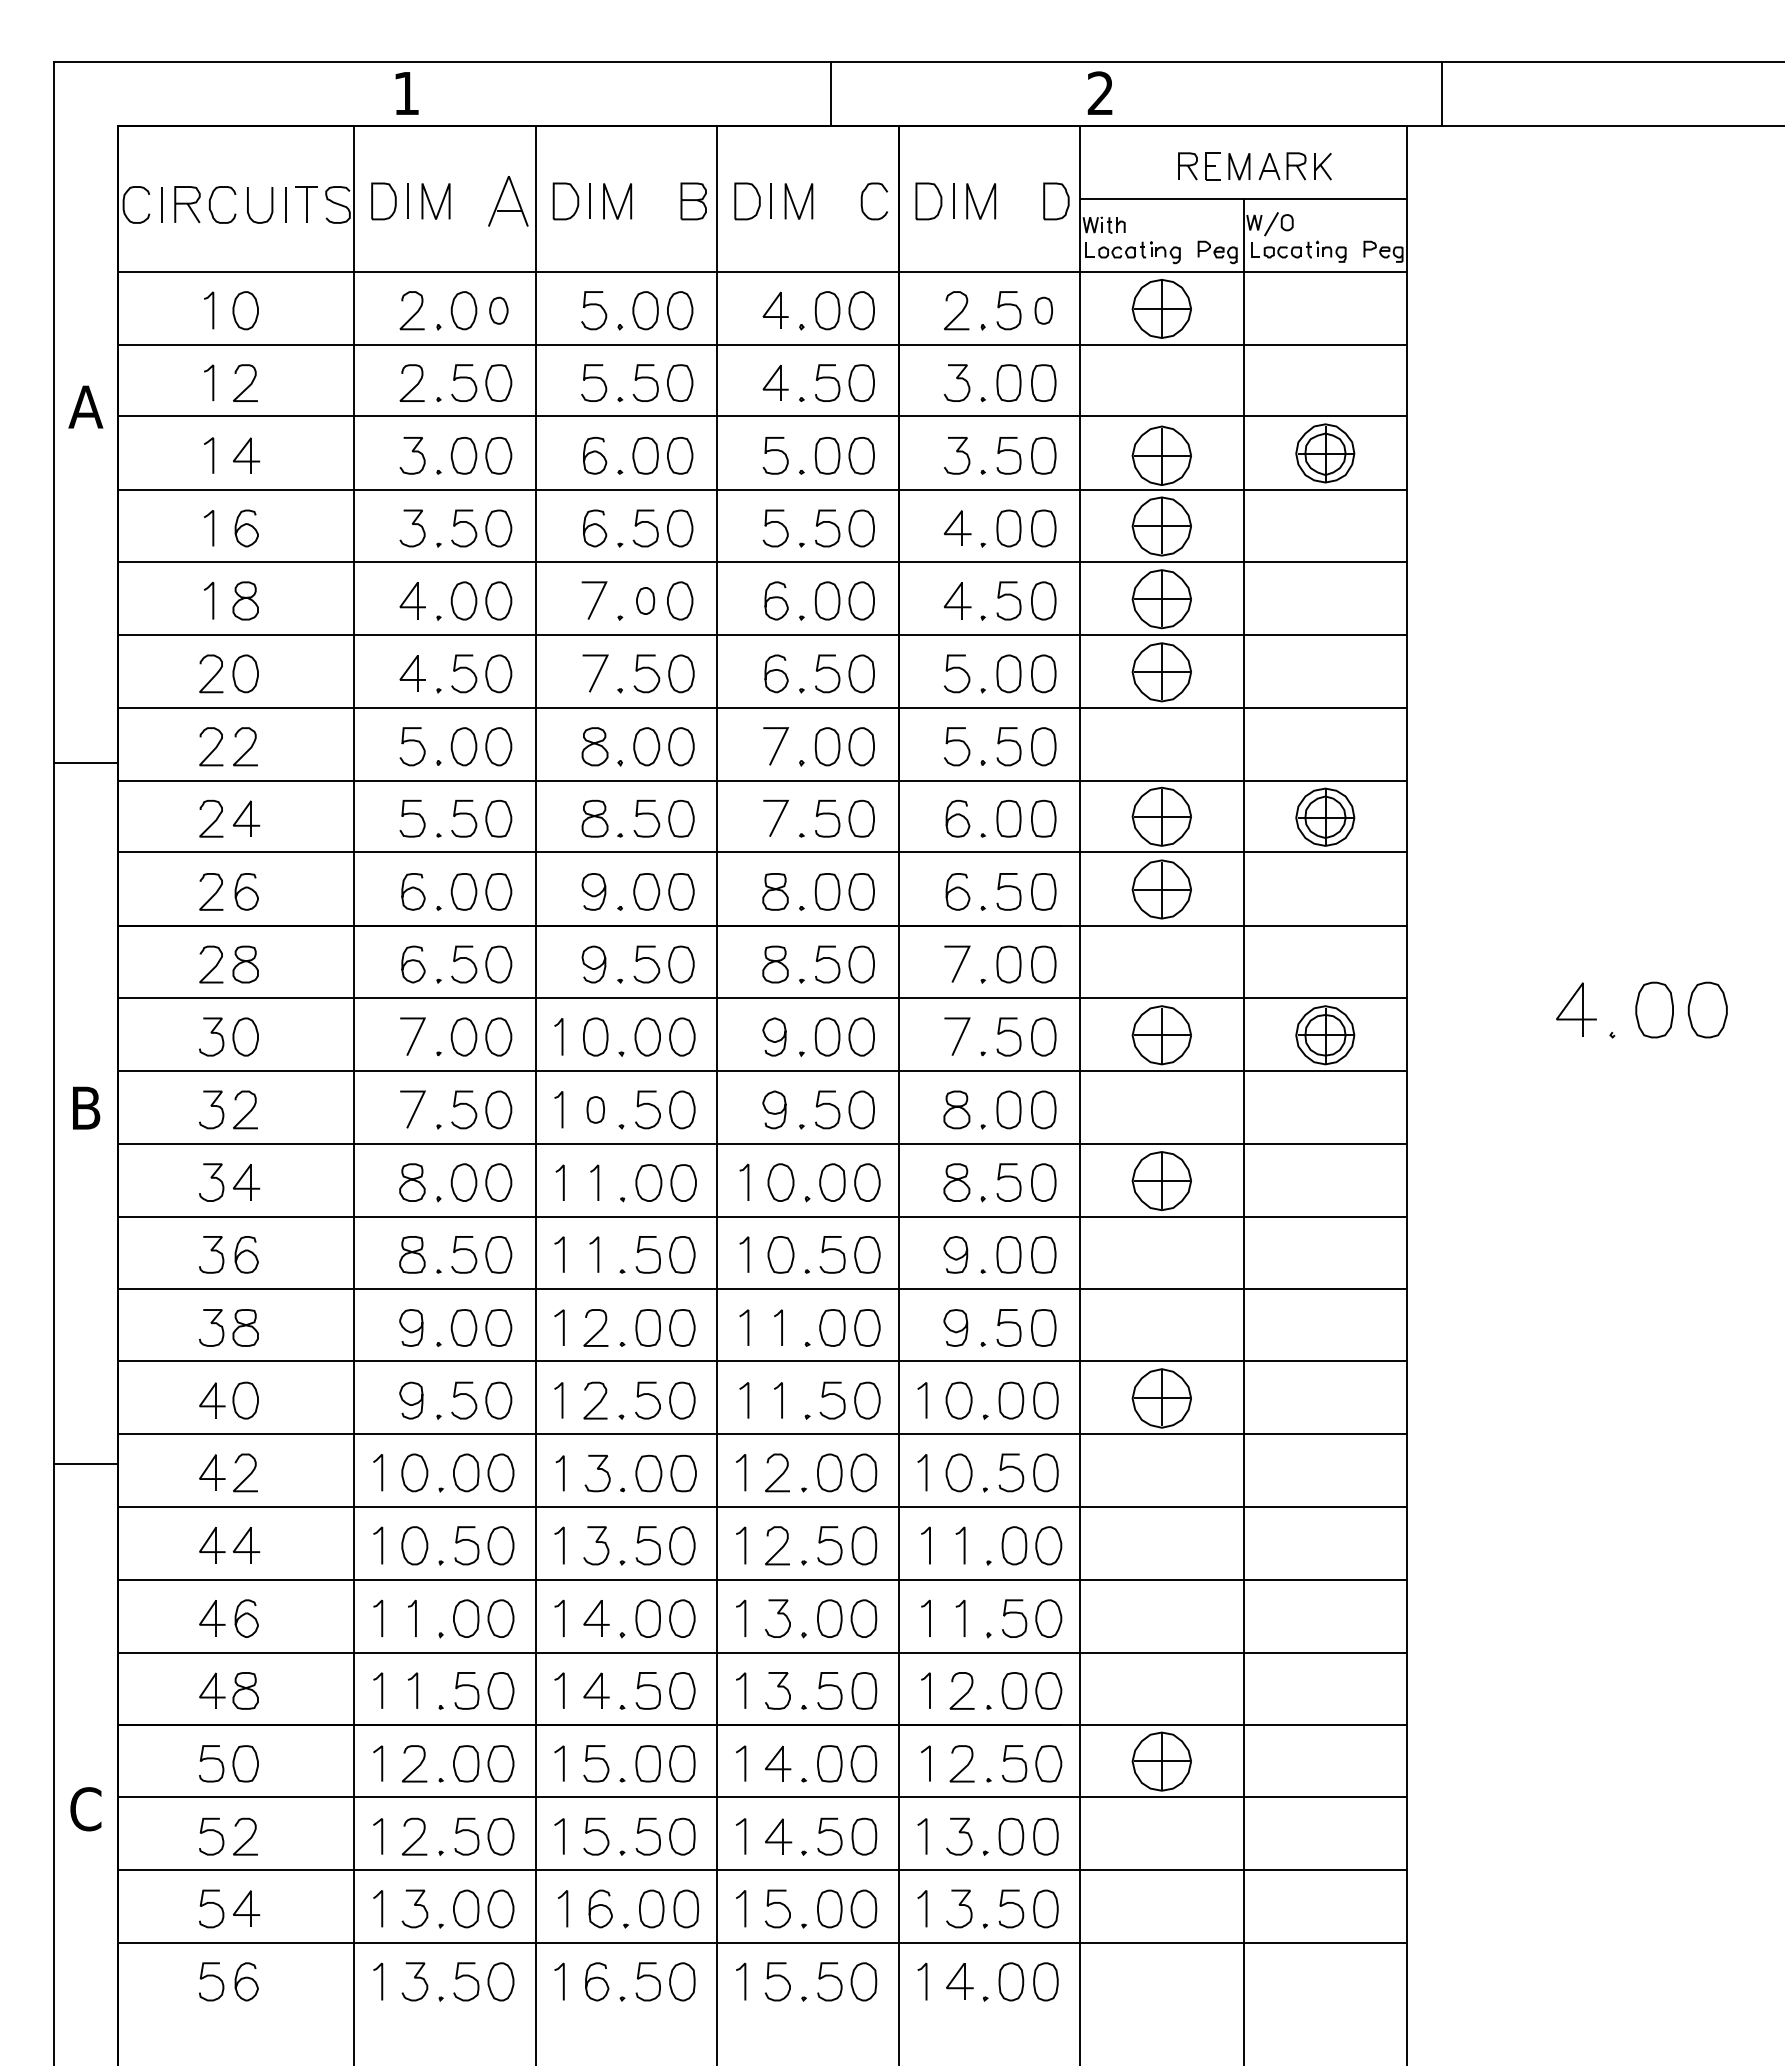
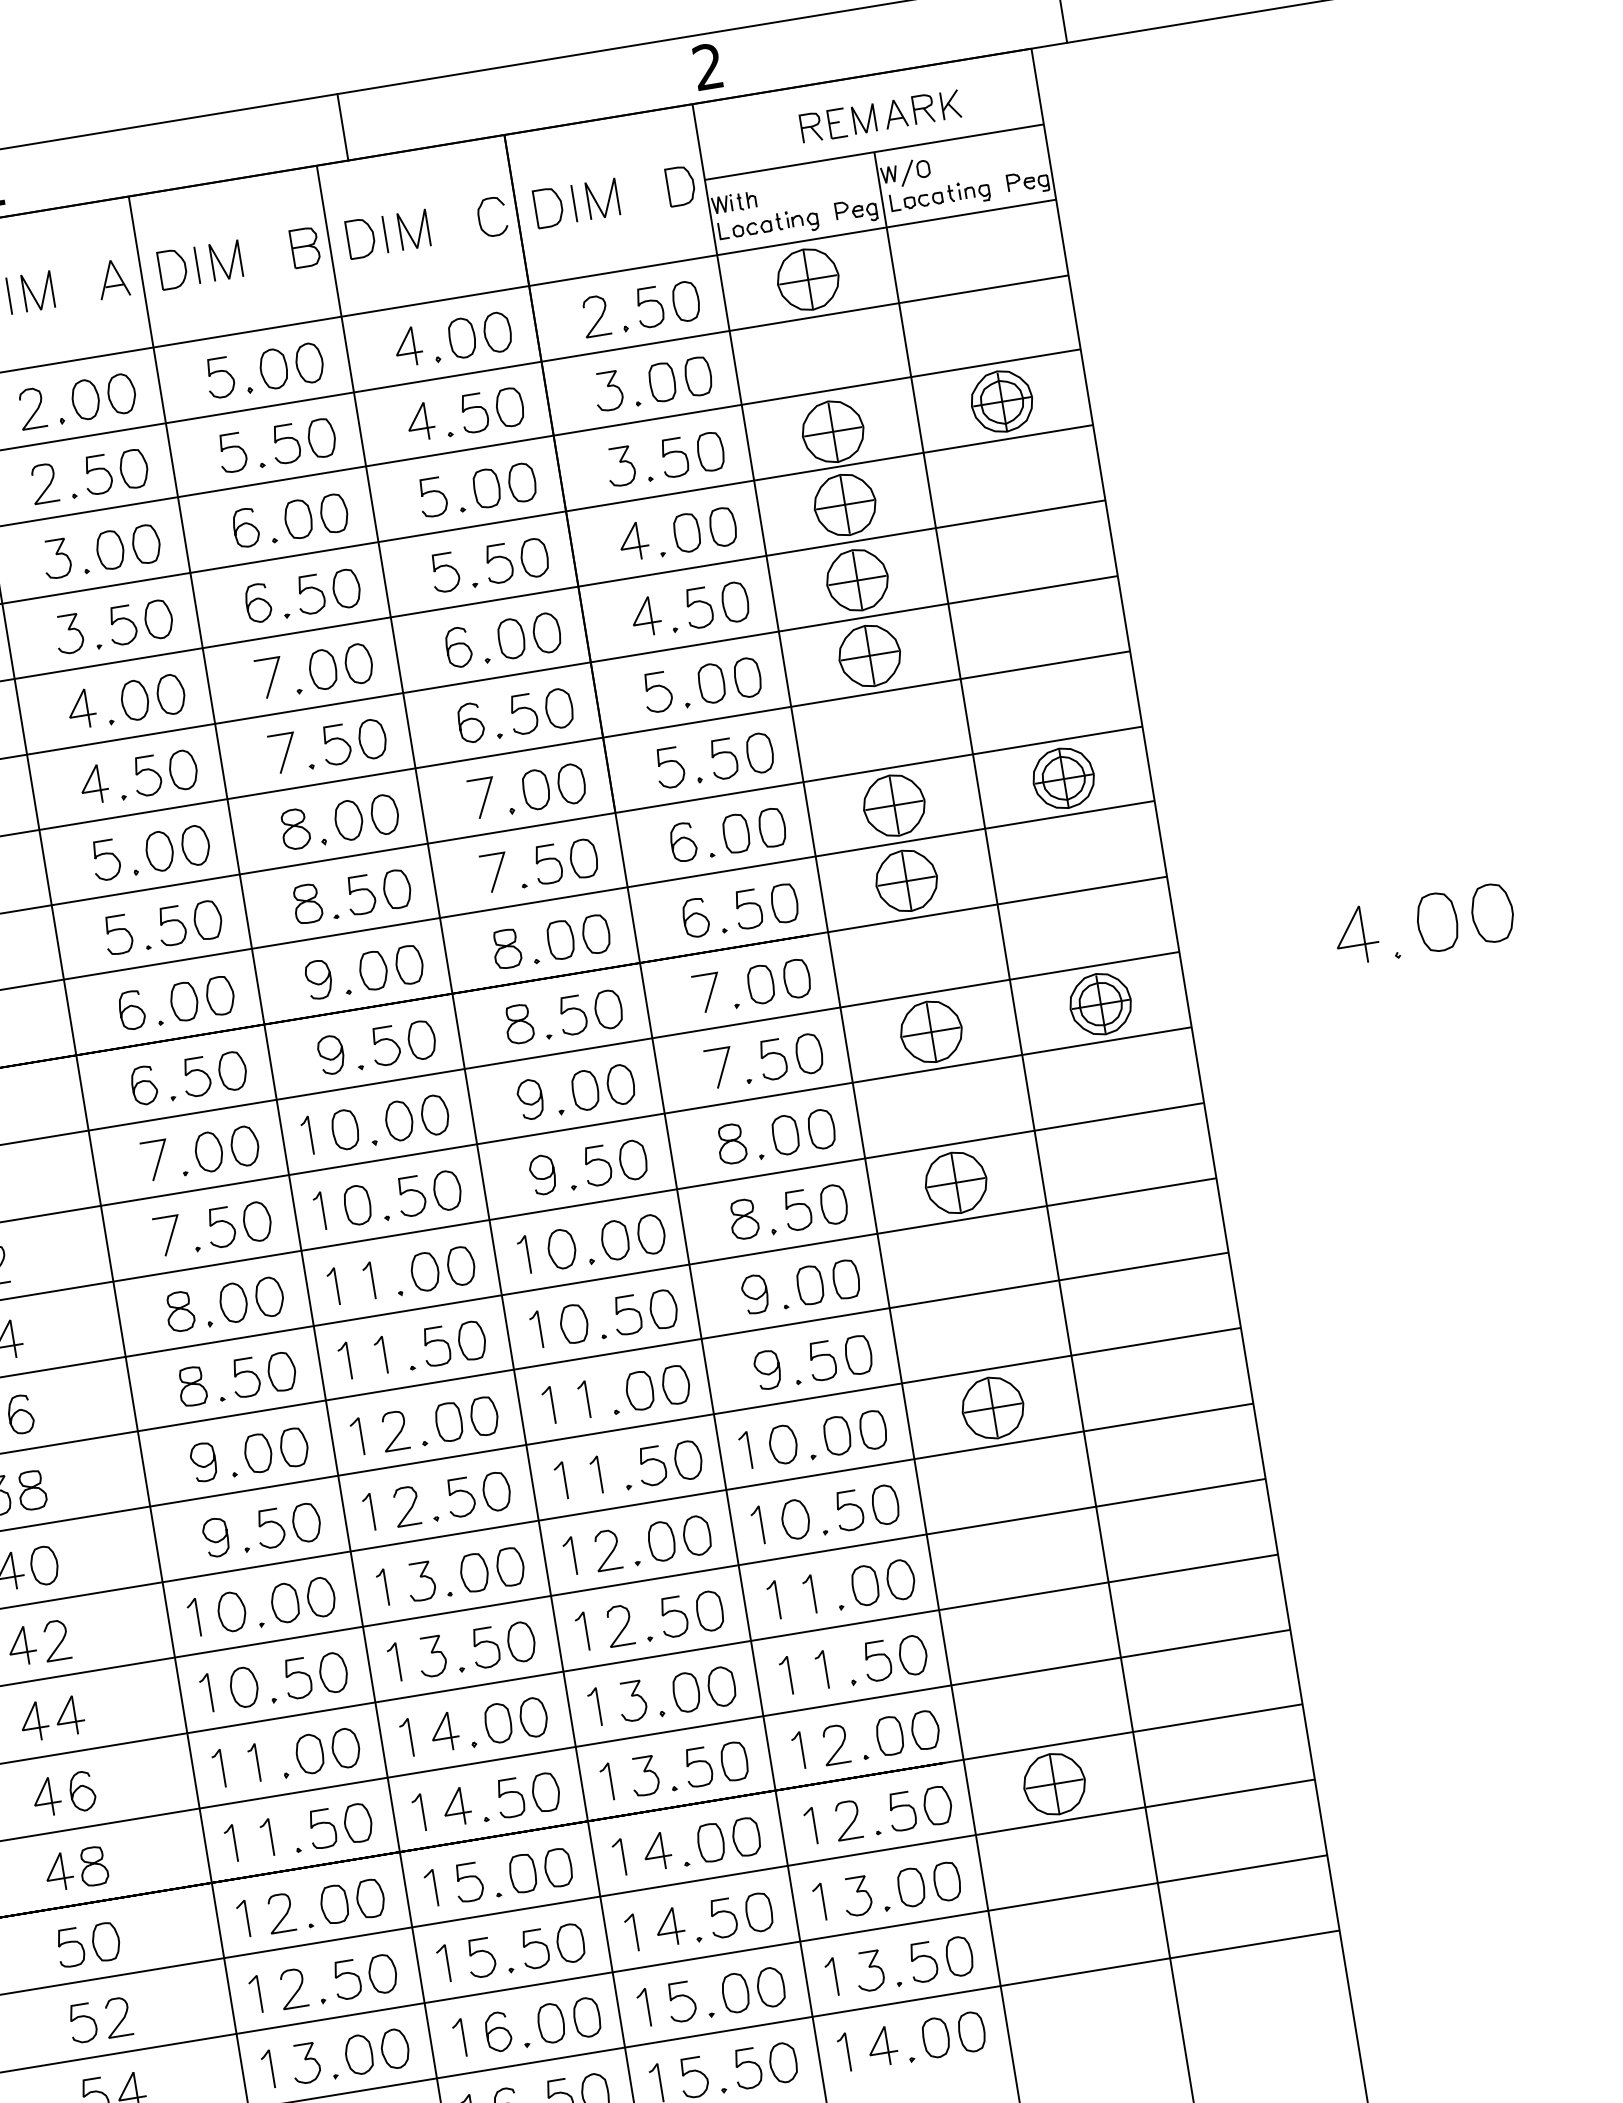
line: (830, 93) -> (342, 126), moved
part: (507, 201) -> (112, 279), size x0.71
part: (498, 310) -> (121, 393), size x1.43
part: (1043, 310) -> (685, 301), size x1.43
part: (645, 600) -> (322, 669), size x1.43
part: (595, 1109) -> (357, 1204), size x1.43

